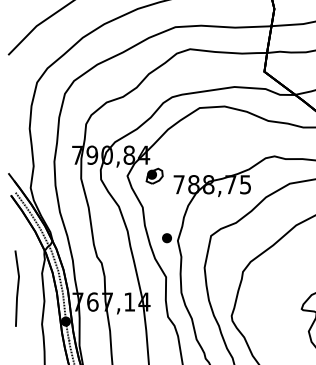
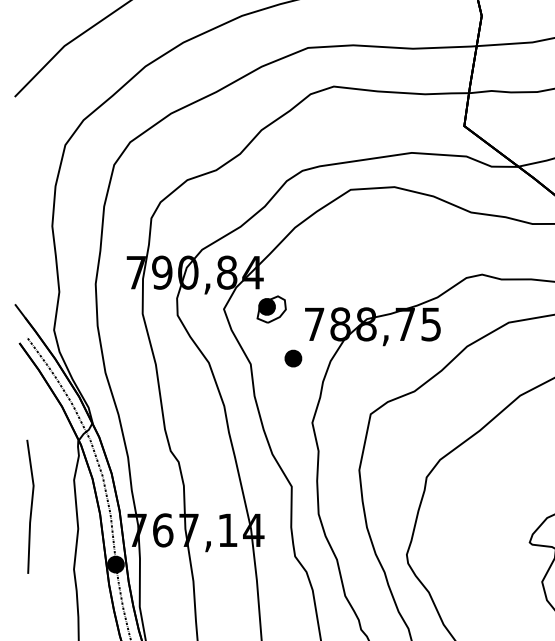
part: (166, 238) -> (292, 359), moved

